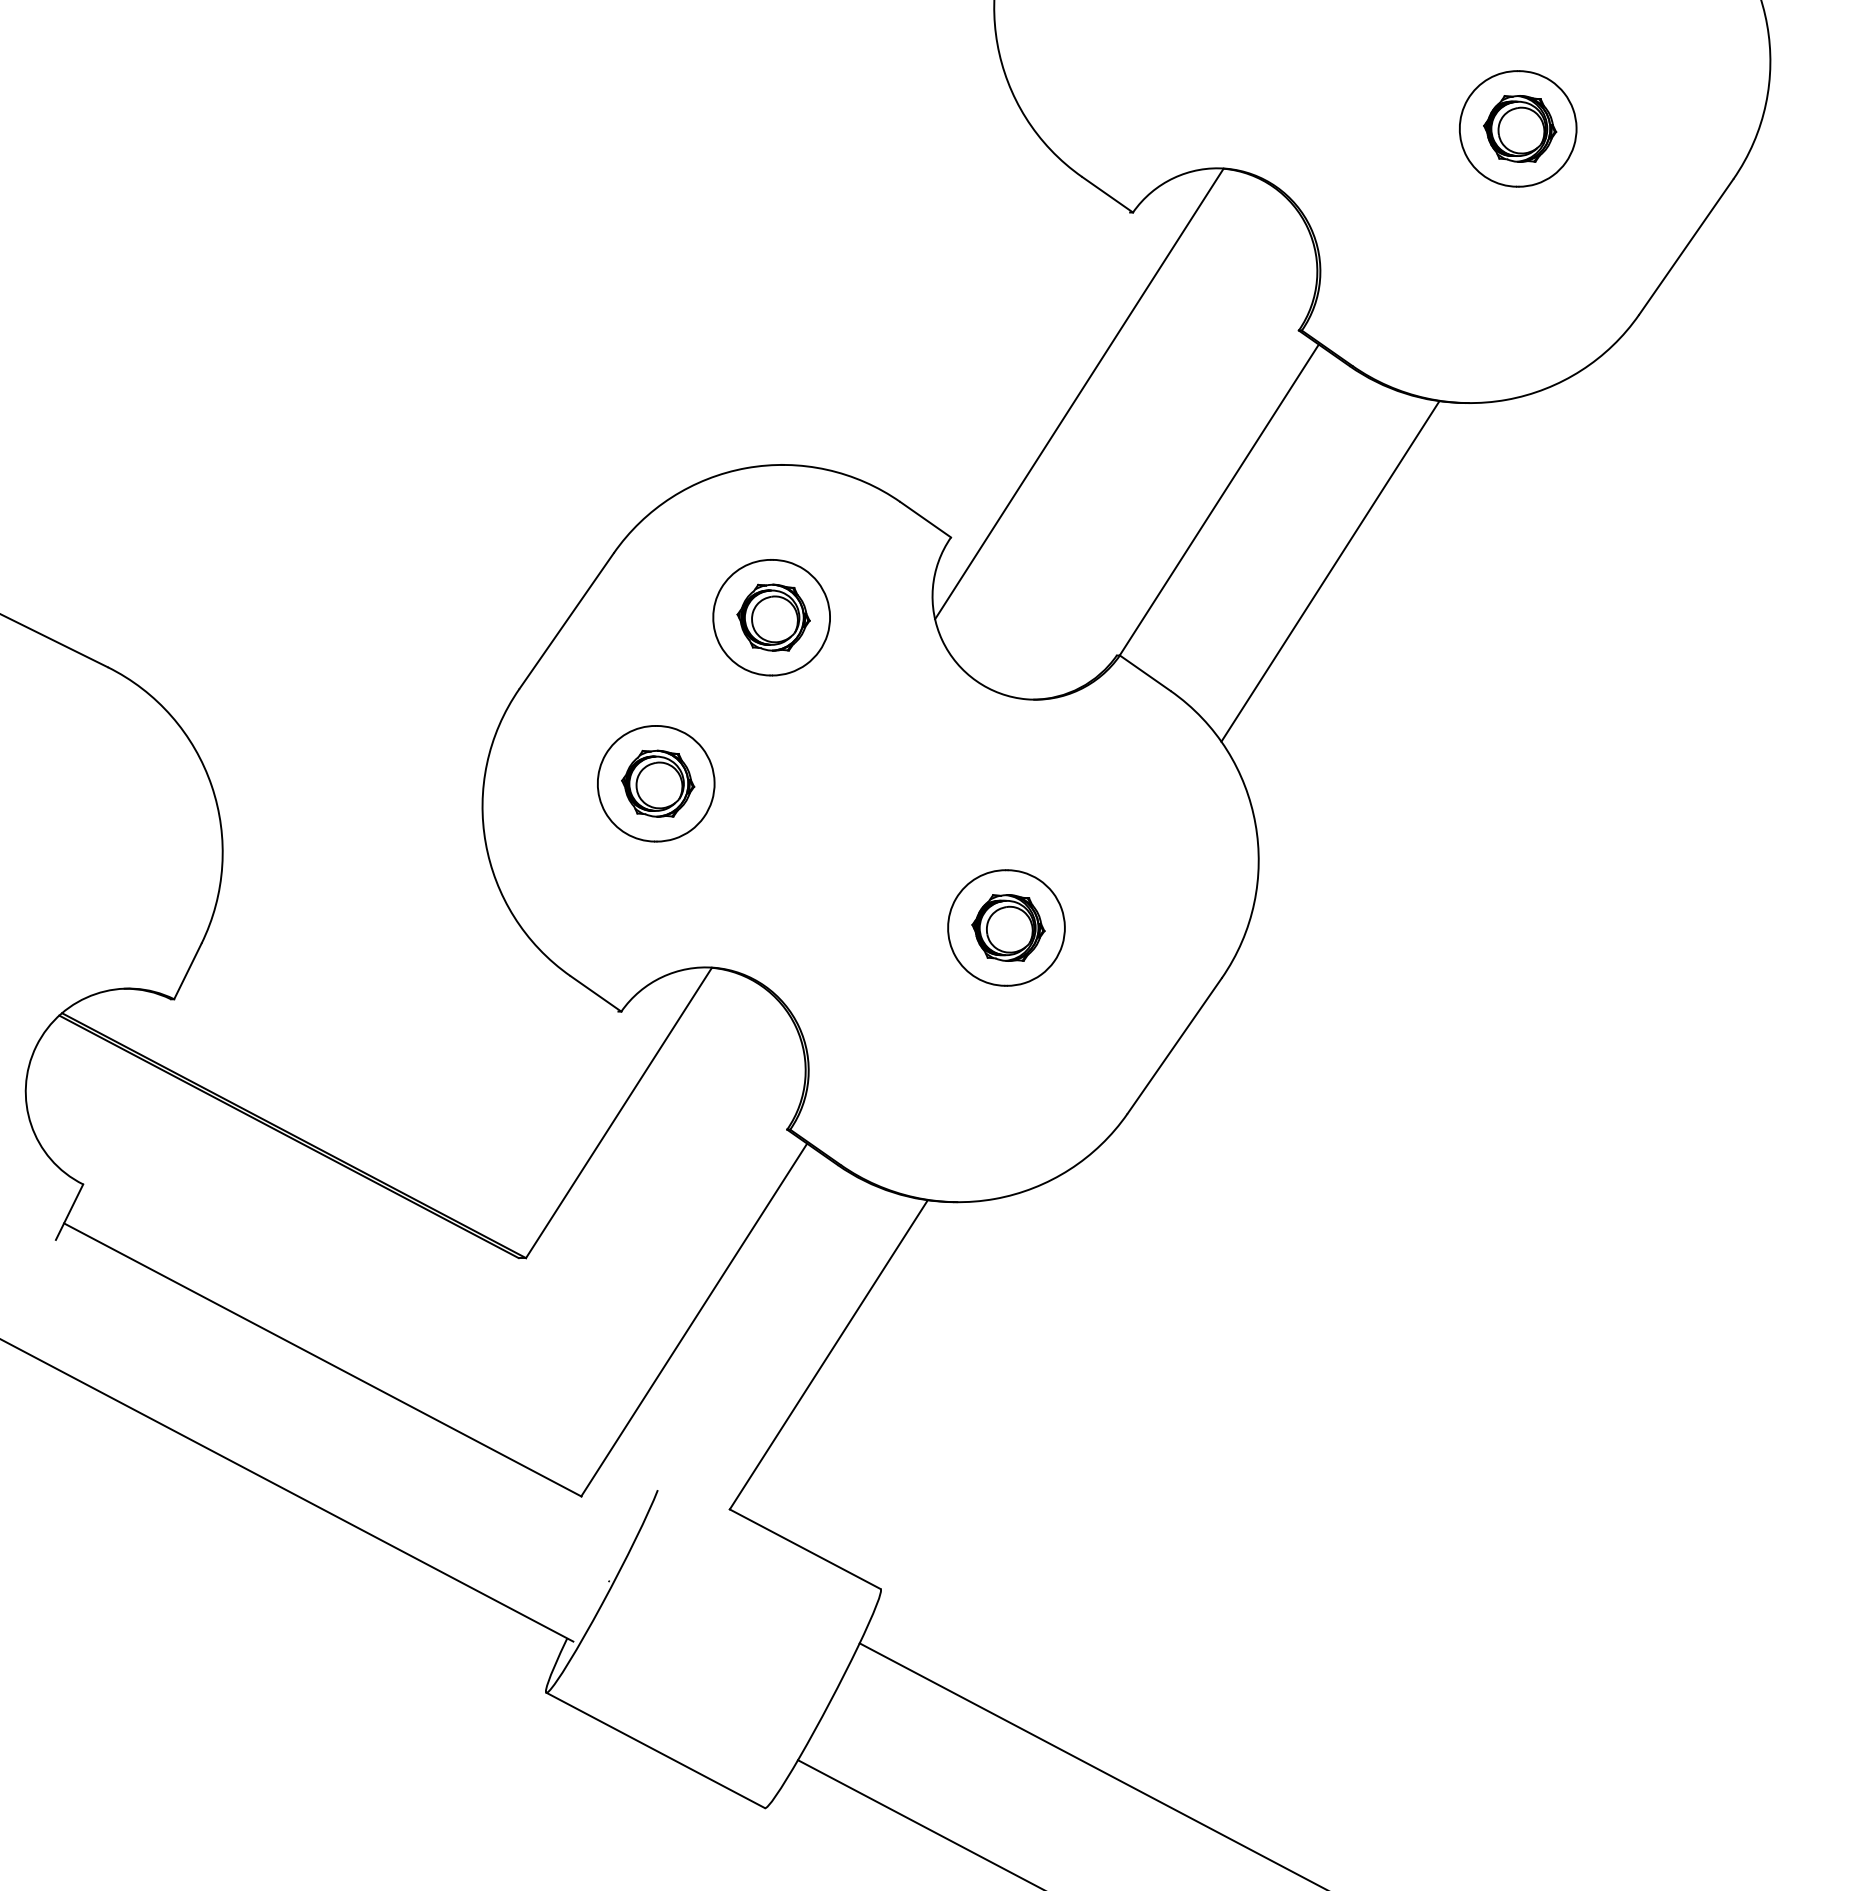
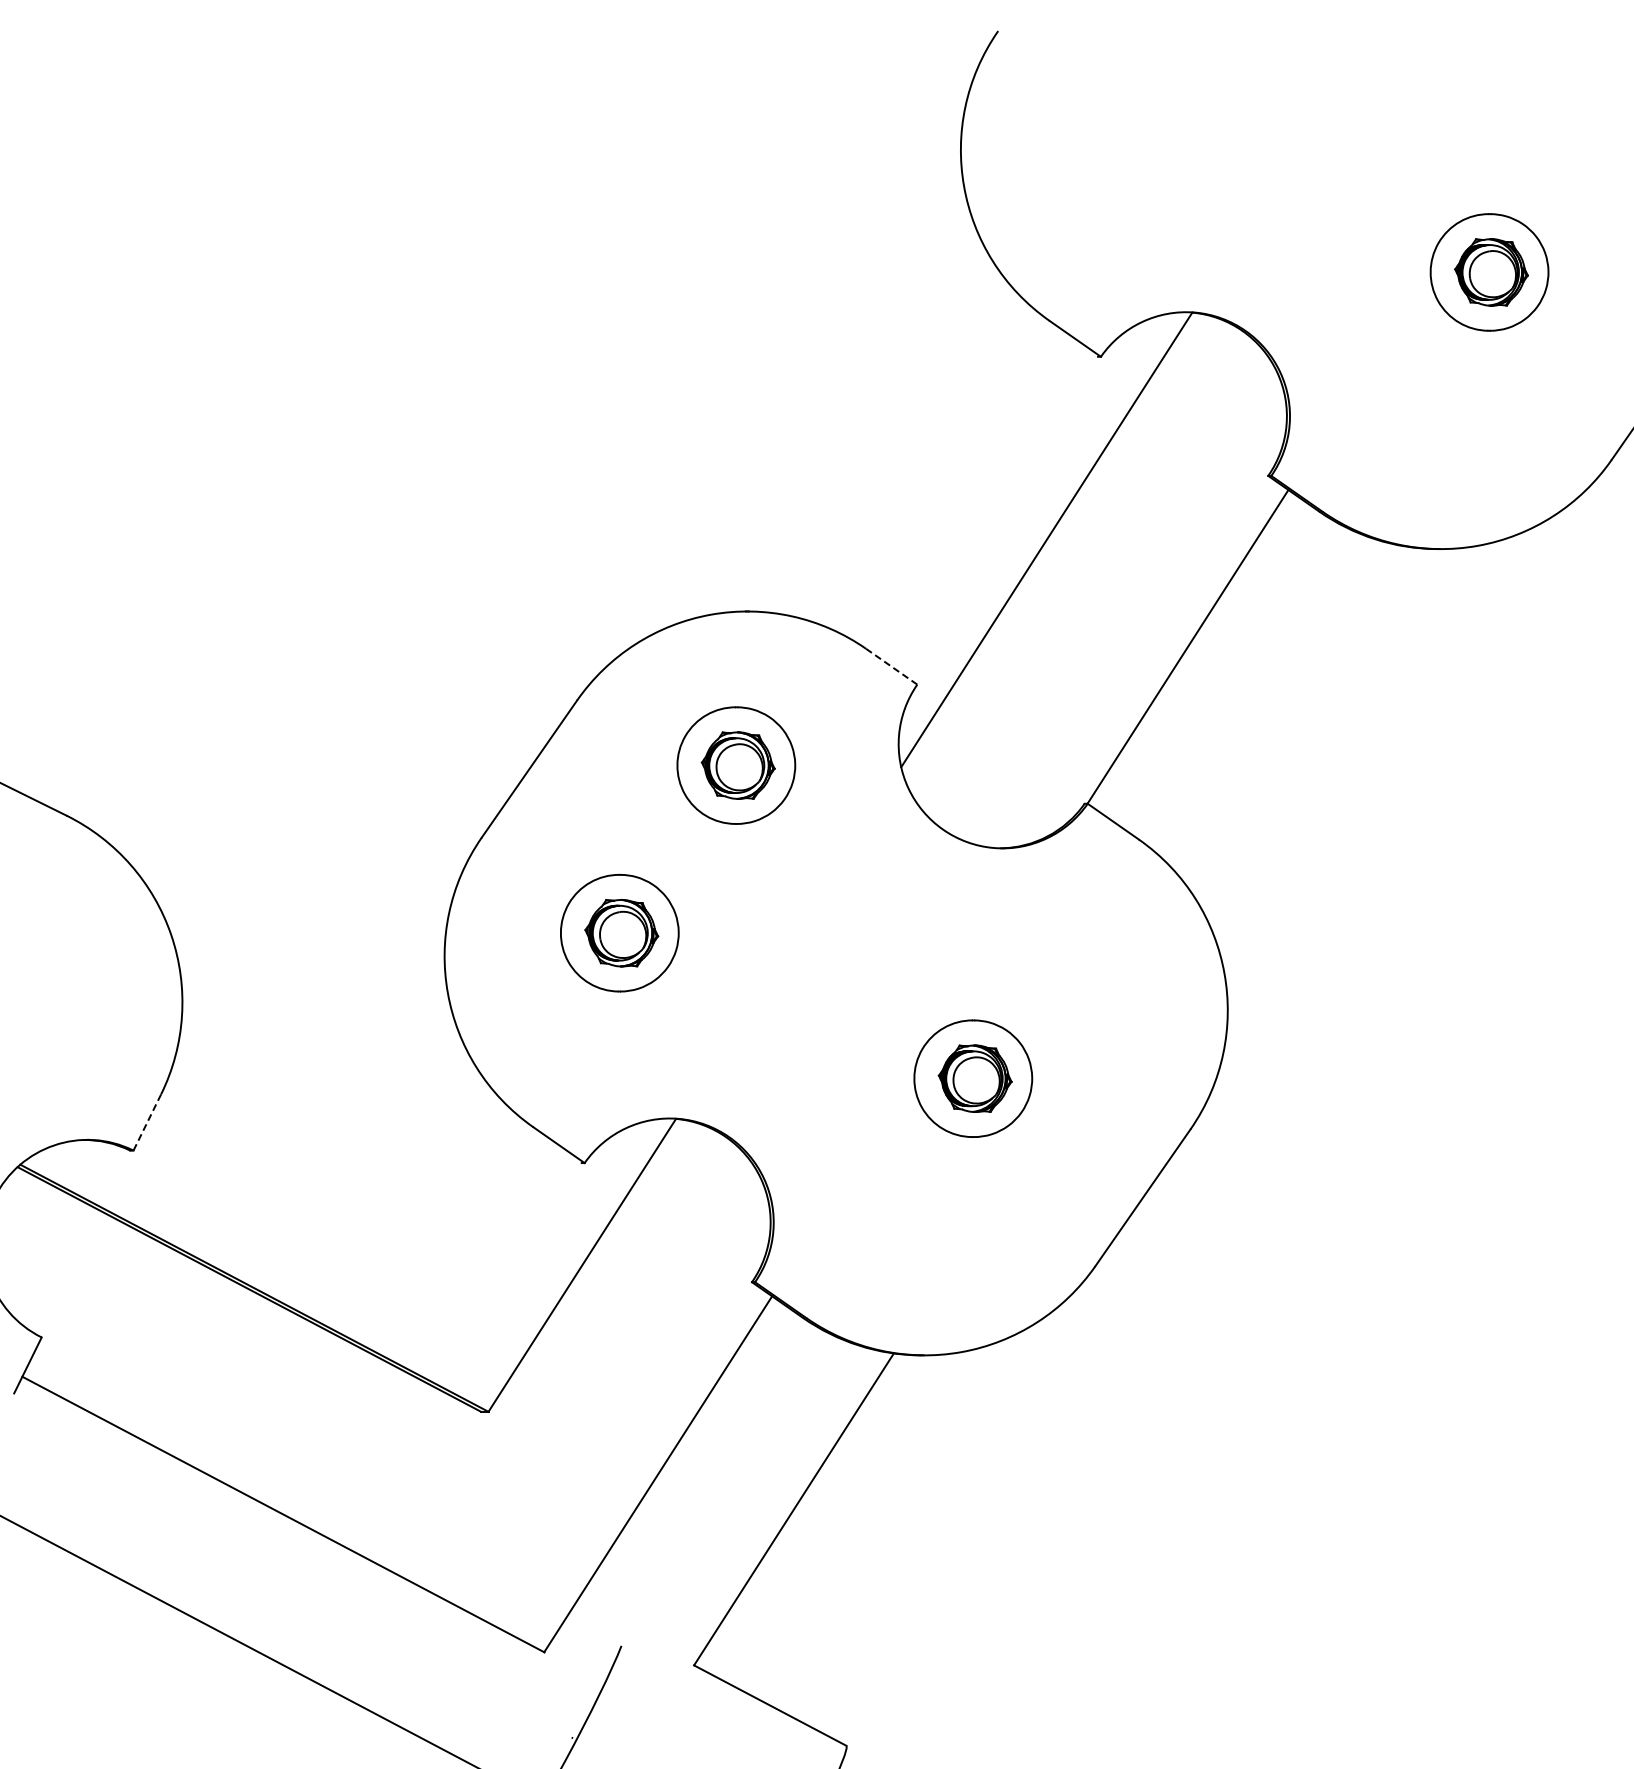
line: (925, 519) -> (891, 666), solid -> dashed
line: (1330, 571) -> (1300, 719), removed
line: (187, 971) -> (146, 1122), solid -> dashed

